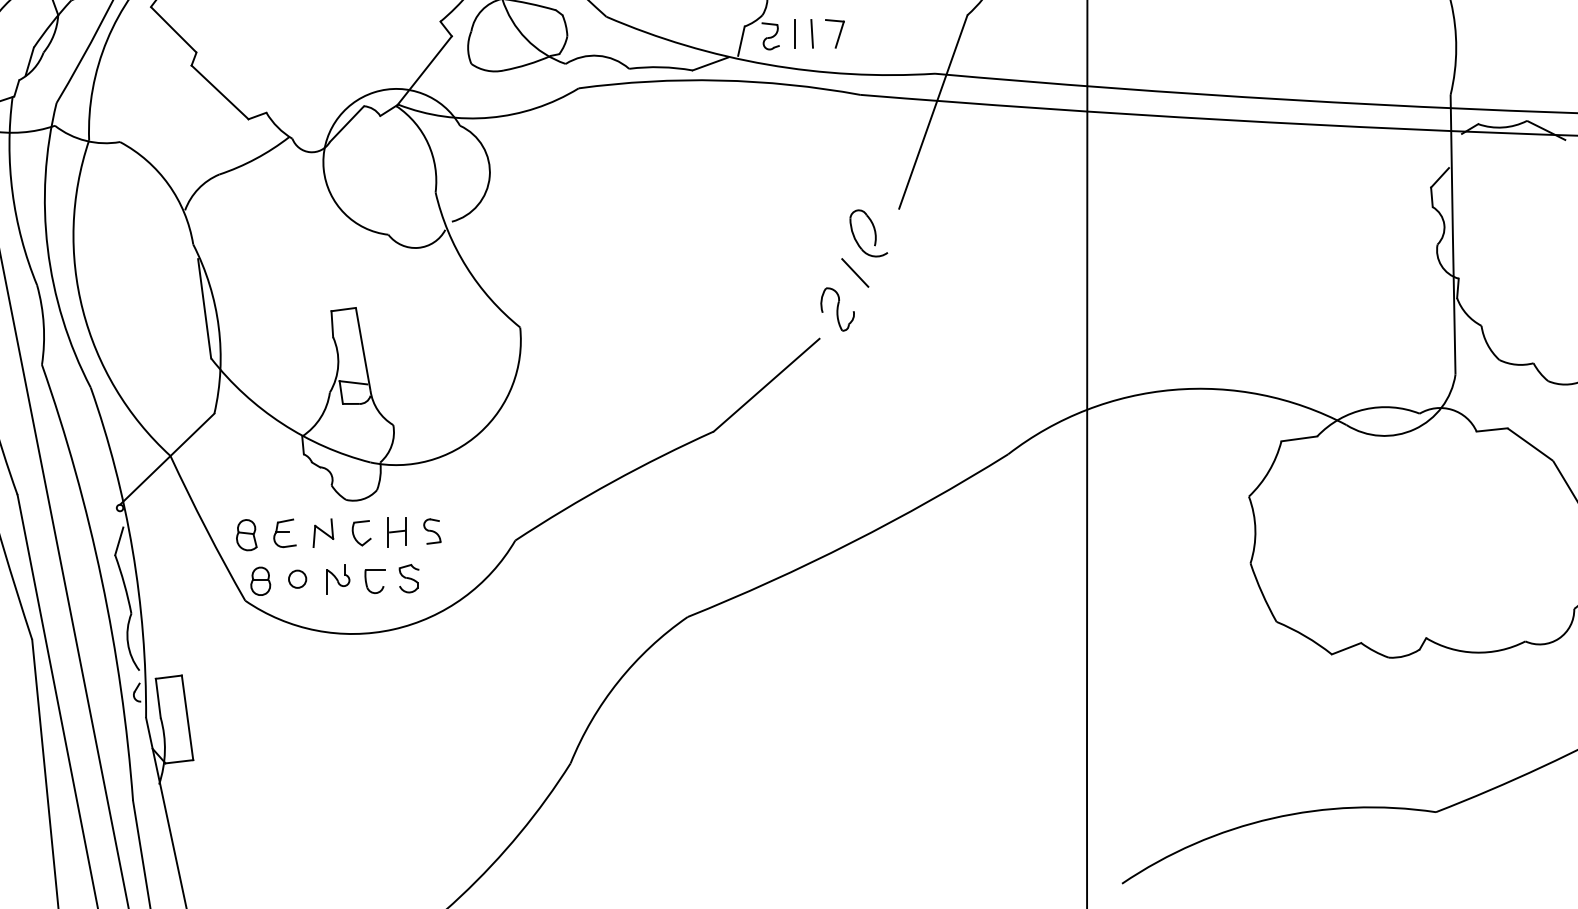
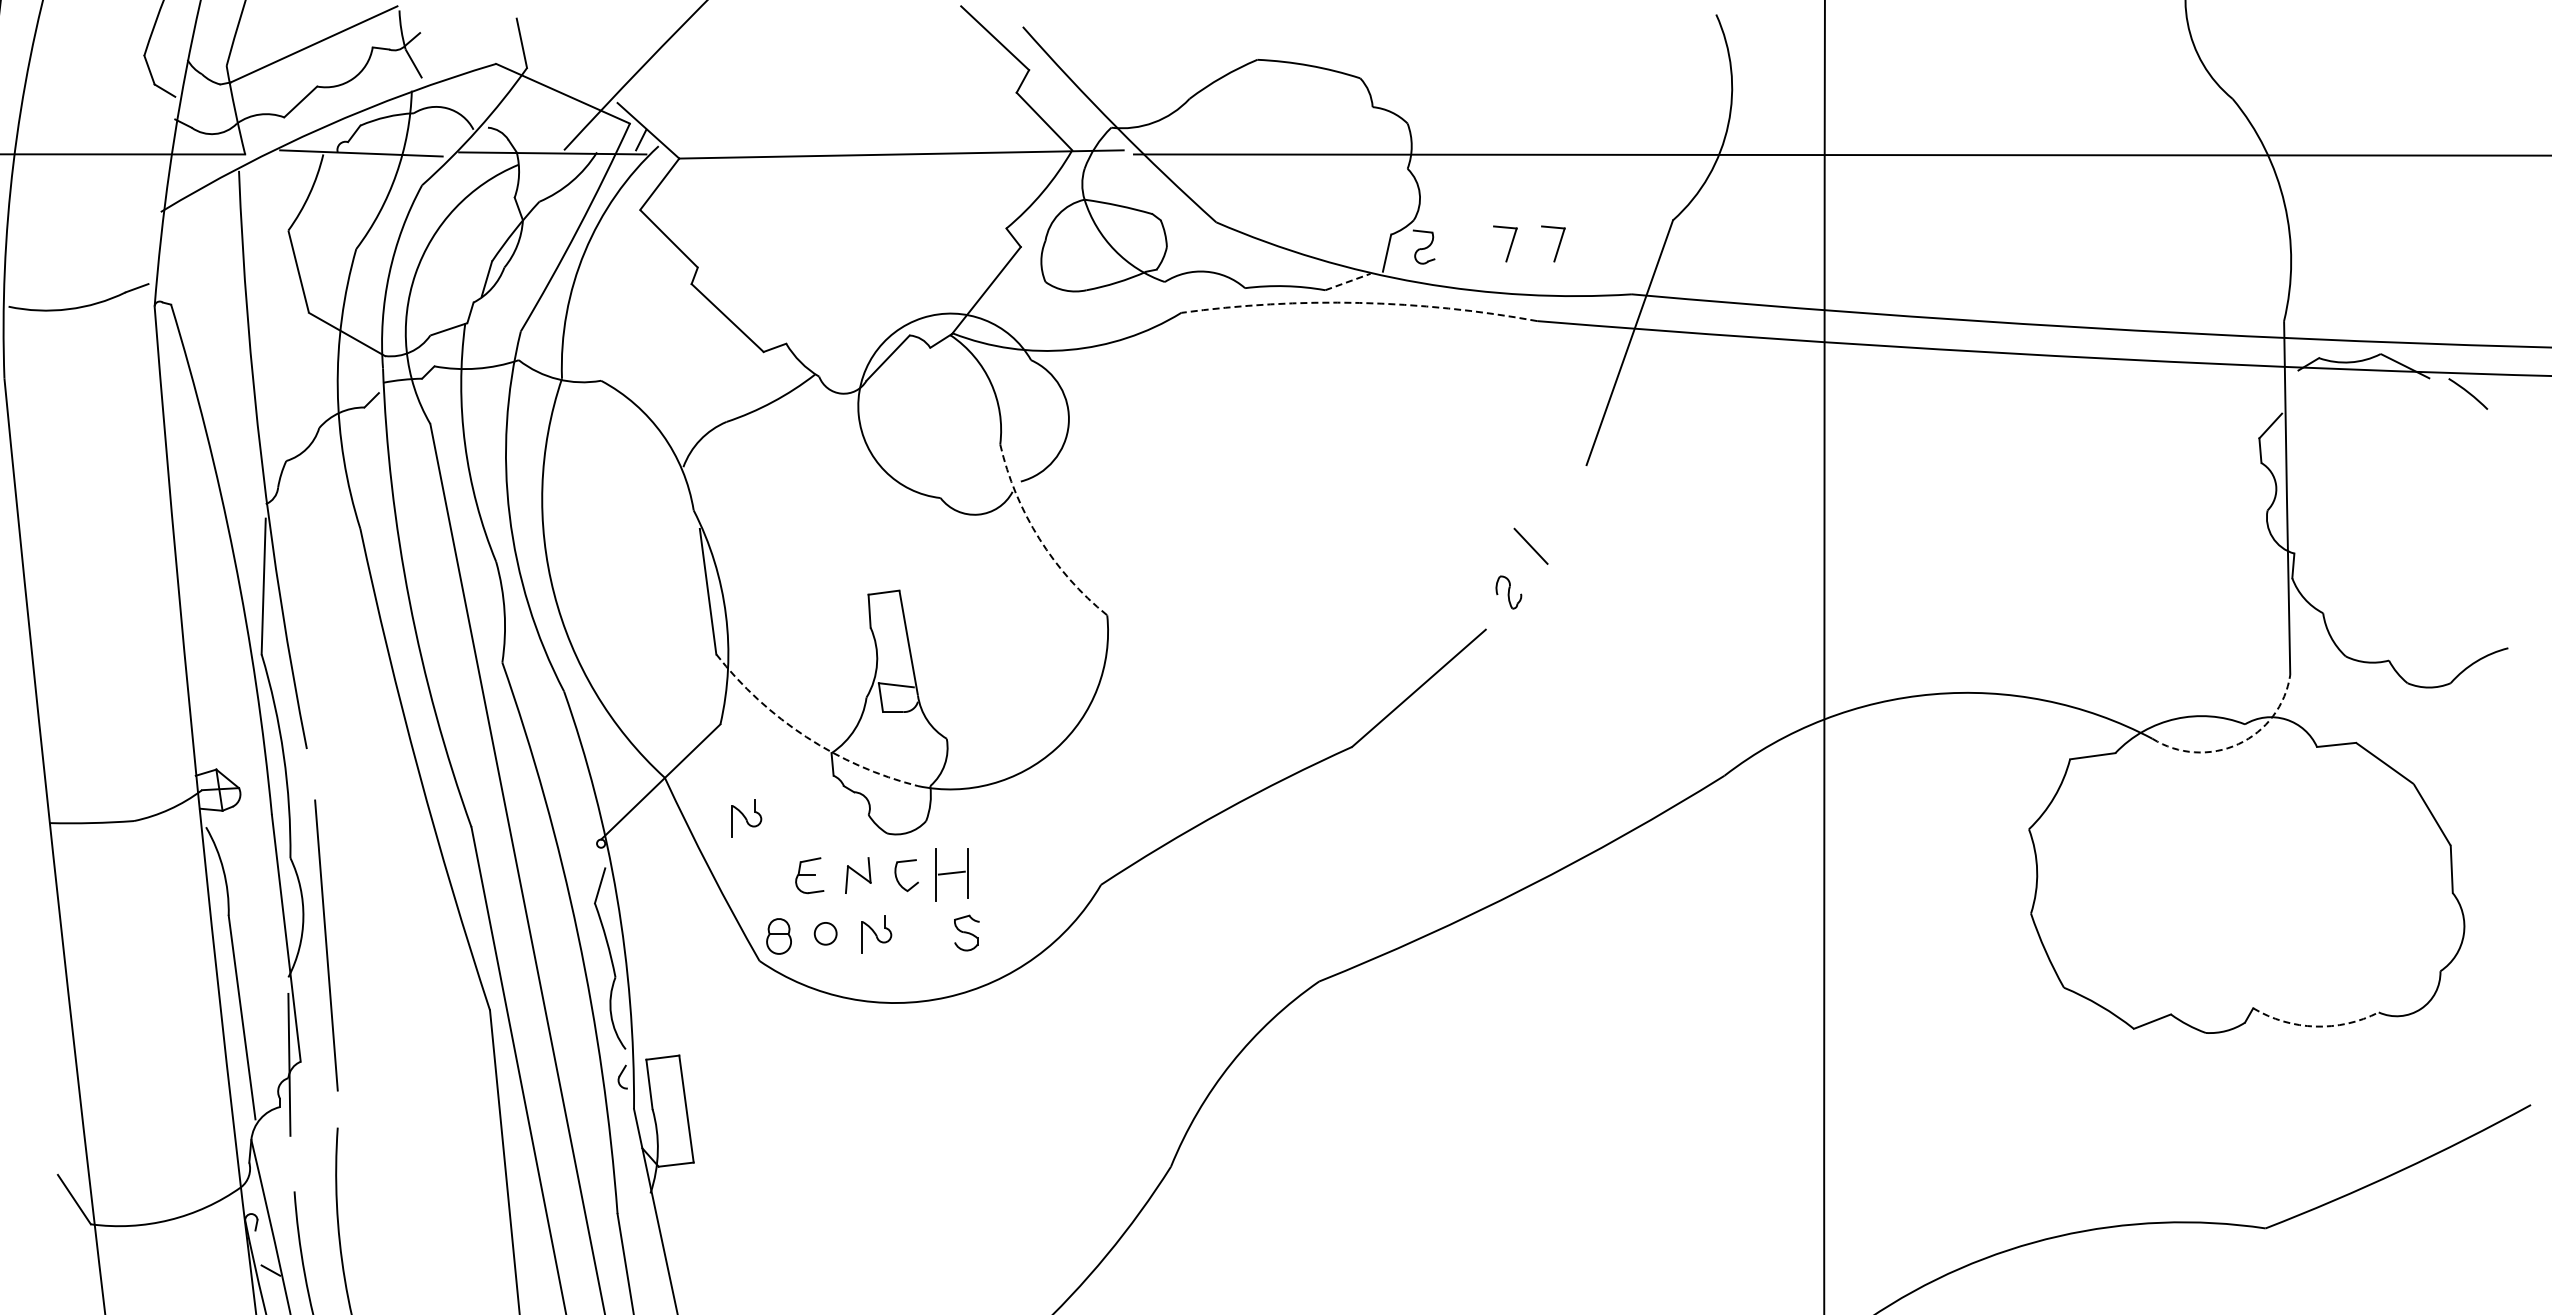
line: (794, 33) -> (1454, 243), removed
line: (812, 33) -> (1476, 243), removed
part: (873, 33) -> (1553, 243), added
line: (710, 63) -> (1348, 281), solid -> dashed
arc: (719, 80) -> (1359, 302), solid -> dashed
part: (874, 233) -> (1555, 496), removed
arc: (466, 266) -> (1039, 538), solid -> dashed
part: (837, 309) -> (1508, 592), size x0.6
arc: (282, 423) -> (806, 736), solid -> dashed
arc: (1414, 429) -> (2238, 744), solid -> dashed
part: (235, 488) -> (746, 818), added
part: (431, 531) -> (995, 873), removed
part: (397, 532) -> (951, 874), size x1.4
part: (246, 534) -> (761, 877), removed
part: (367, 582) -> (913, 937), removed
arc: (1475, 652) -> (2315, 1026), solid -> dashed

